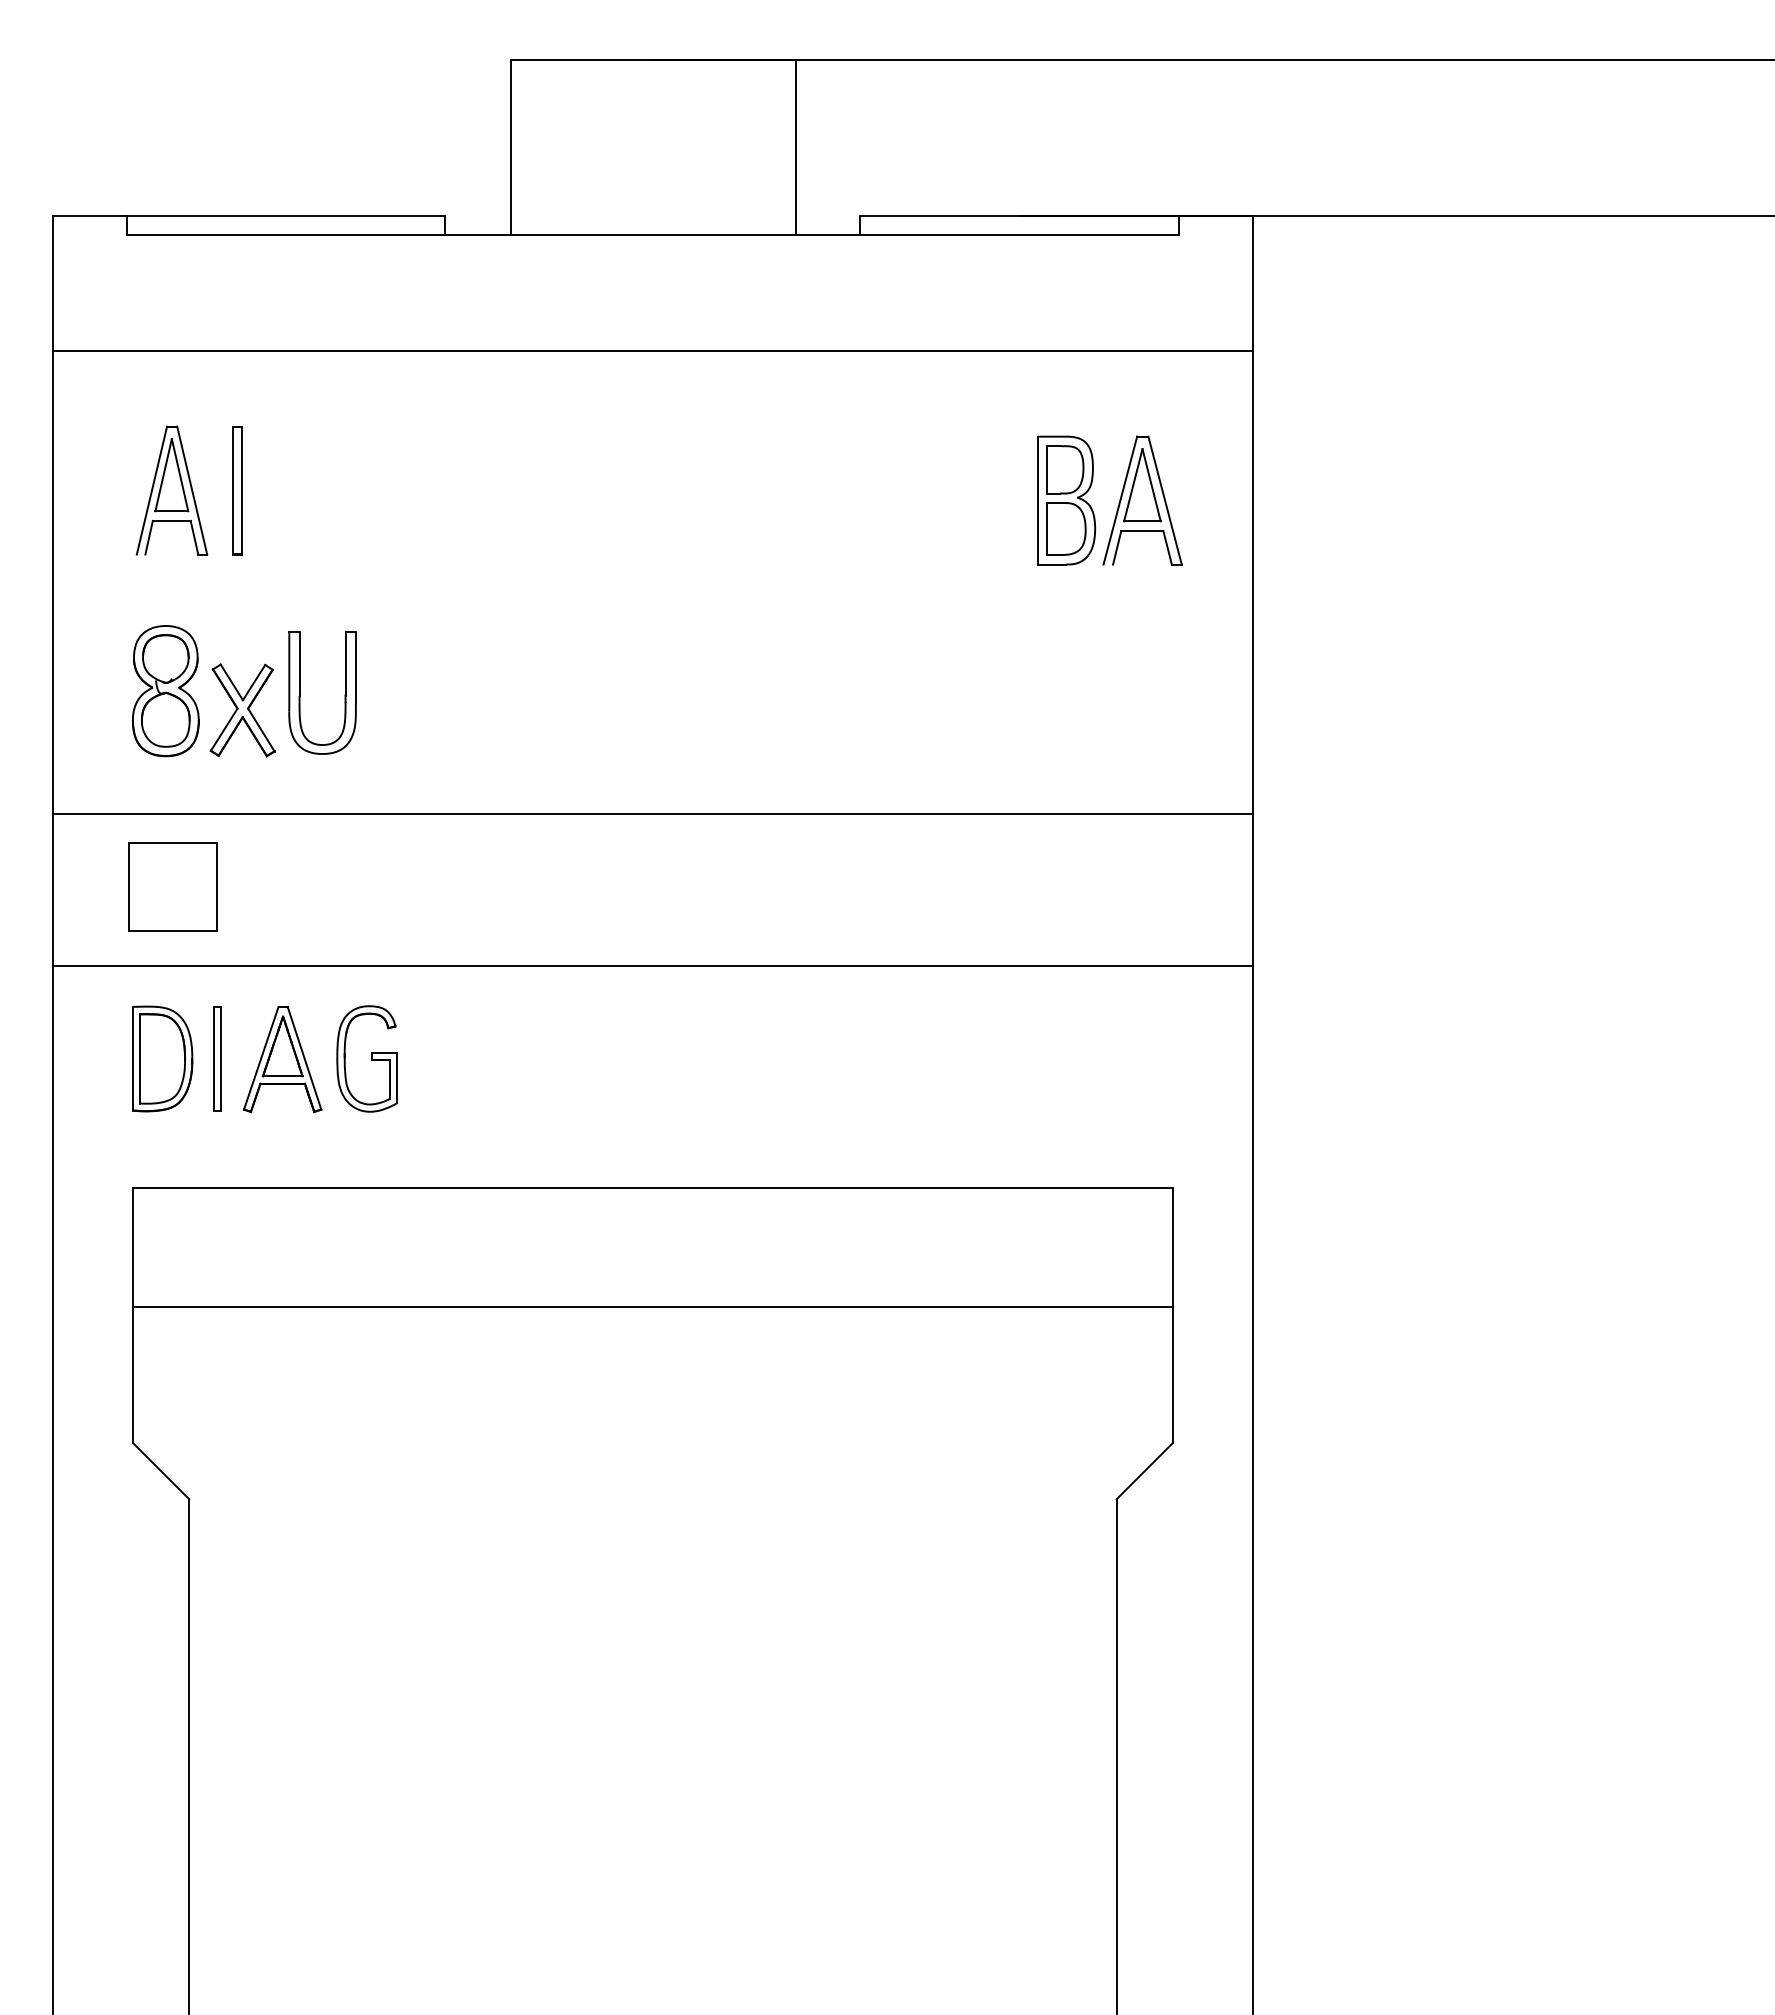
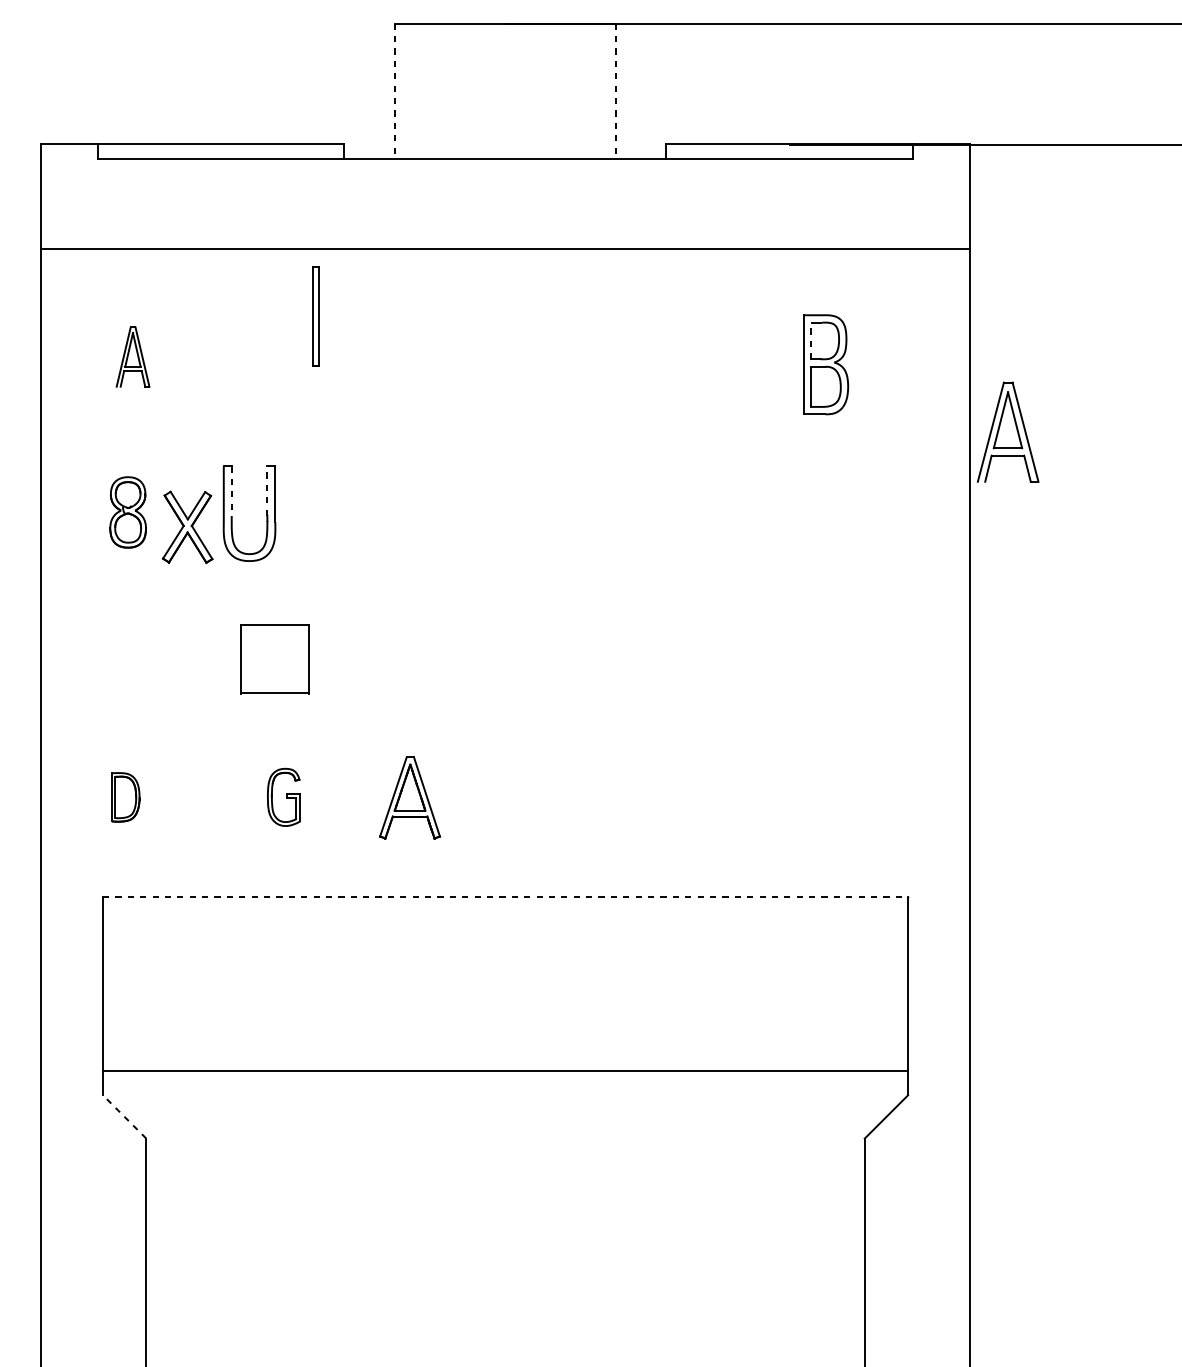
line: (510, 148) -> (395, 91), solid -> dashed
line: (795, 148) -> (615, 91), solid -> dashed
line: (1047, 469) -> (811, 340), solid -> dashed
part: (172, 490) -> (133, 356), size x0.6
part: (237, 490) -> (316, 316), moved
part: (1142, 500) -> (1008, 432), moved
line: (345, 663) -> (267, 490), solid -> dashed
line: (299, 664) -> (231, 491), solid -> dashed
part: (165, 691) -> (127, 512), size x0.7
line: (652, 813) -> (505, 607), removed
part: (172, 886) -> (275, 659), moved
line: (652, 966) -> (505, 725), removed
part: (162, 1058) -> (125, 797), size x0.6
part: (217, 1058) -> (168, 797), removed
part: (366, 1058) -> (283, 797), size x0.7
part: (282, 1059) -> (409, 797), moved
line: (652, 1187) -> (505, 896), solid -> dashed
line: (652, 1307) -> (505, 1071), moved
line: (161, 1471) -> (124, 1117), solid -> dashed

